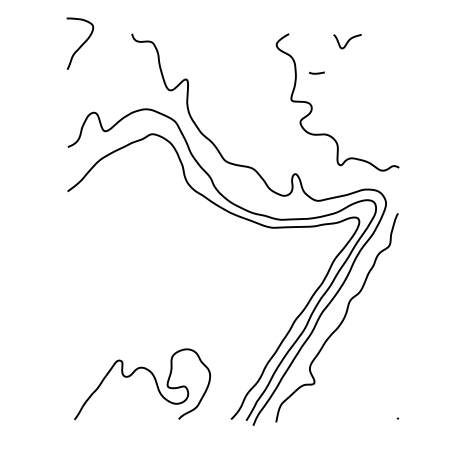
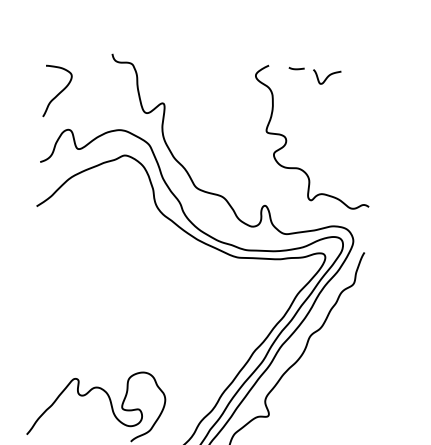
curve: (81, 44) -> (58, 92), moved
curve: (316, 72) -> (296, 68), moved

